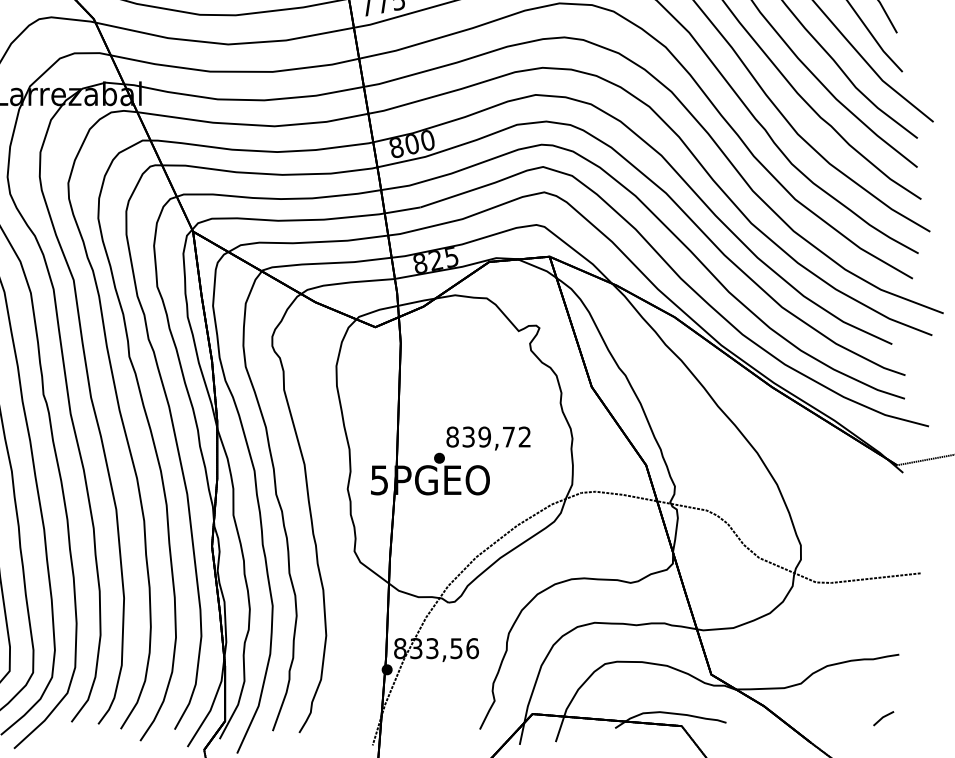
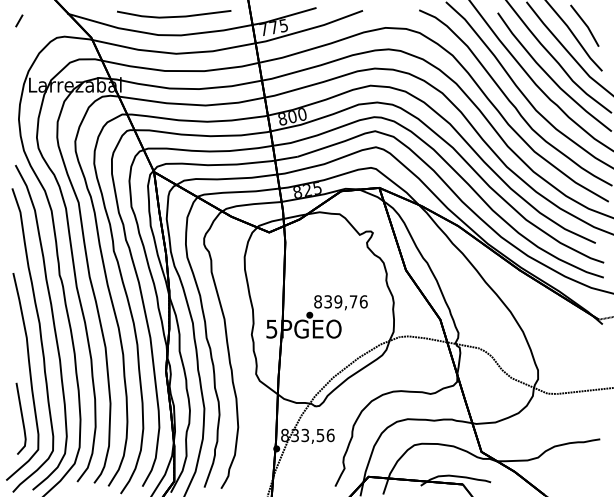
text: (524, 436) -> (363, 301), 839,72 -> 839,76
line: (882, 718) -> (589, 479), removed

